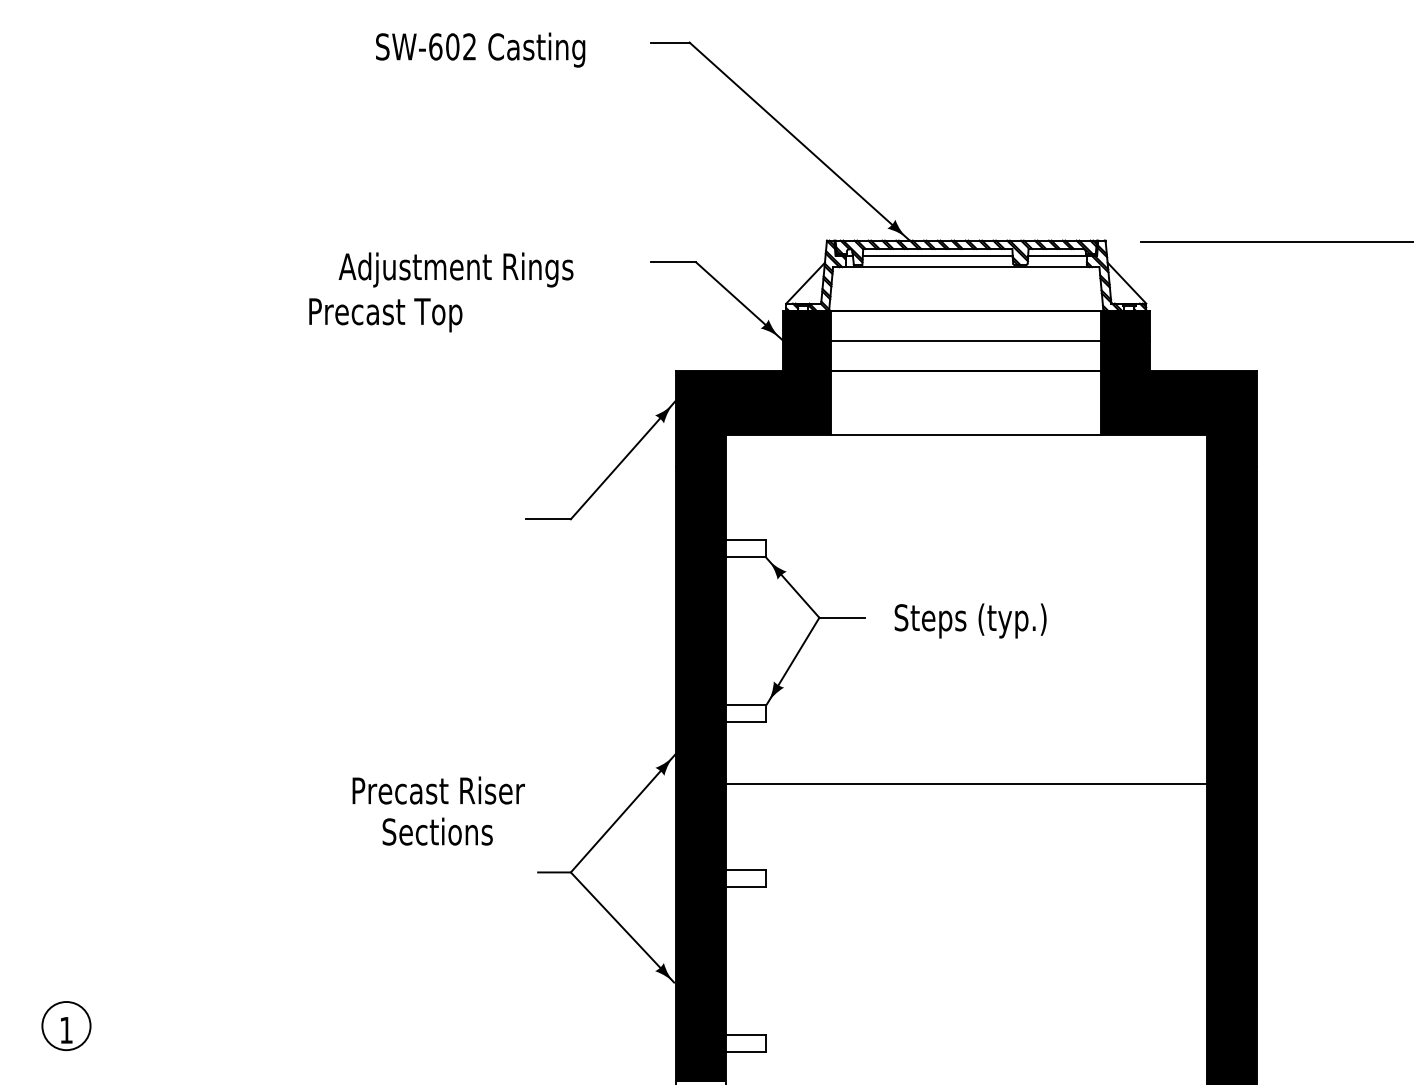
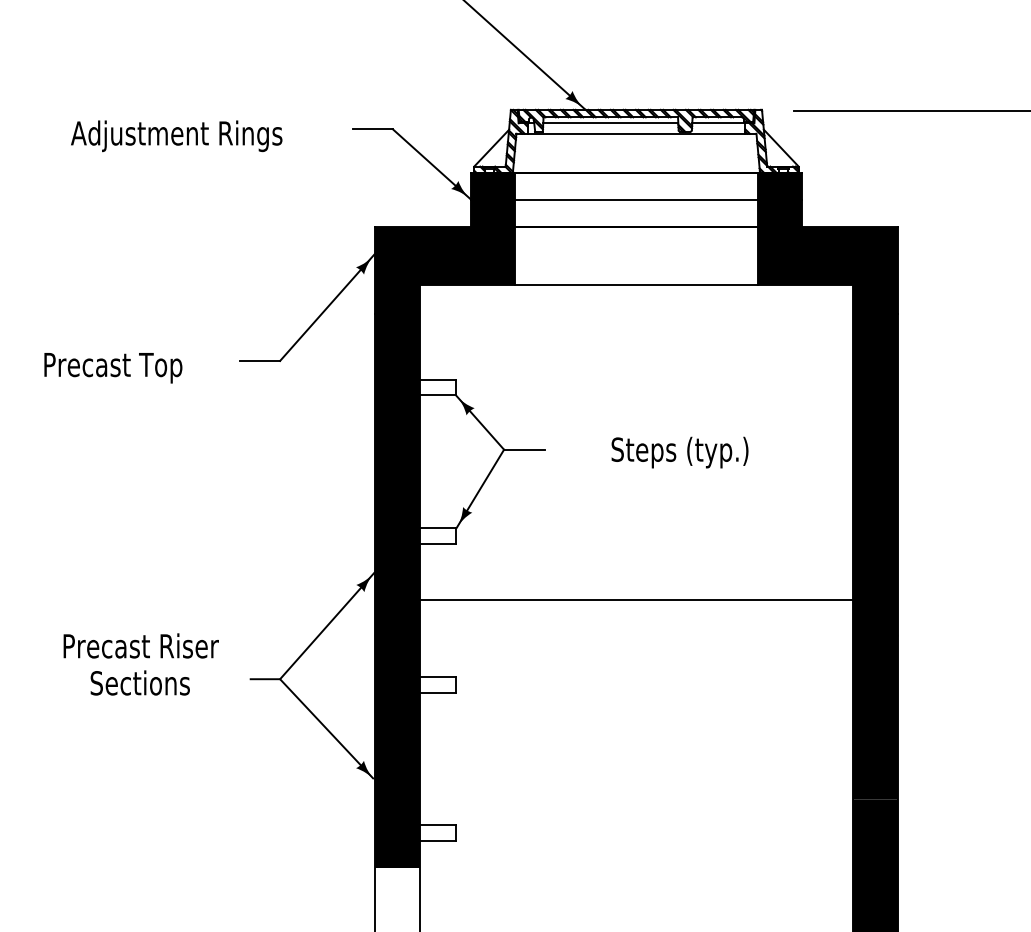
text: (385, 315) -> (113, 368), moved
text: (970, 620) -> (679, 452), moved
text: (438, 810) -> (141, 663), moved

